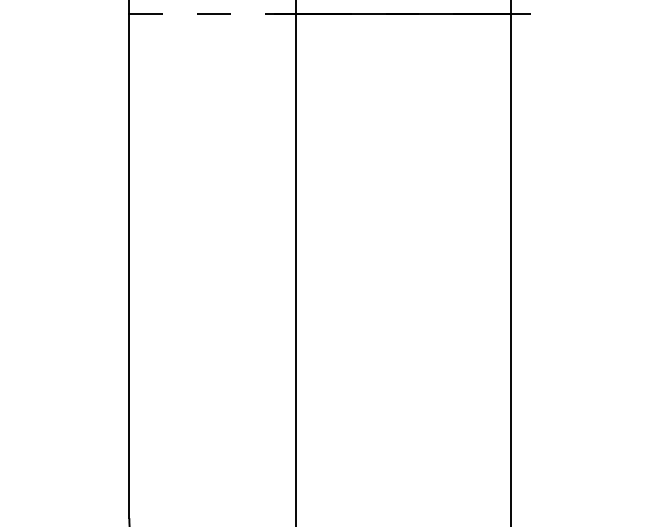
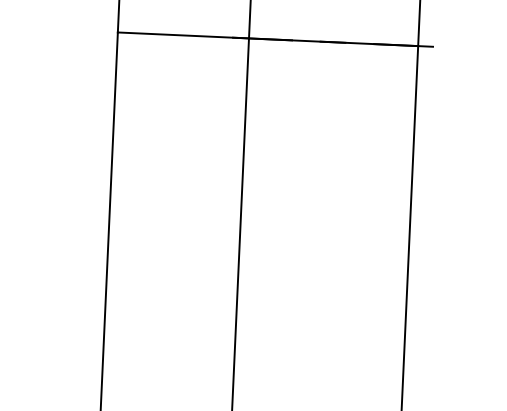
line: (213, 13) -> (184, 35), dashed -> solid

